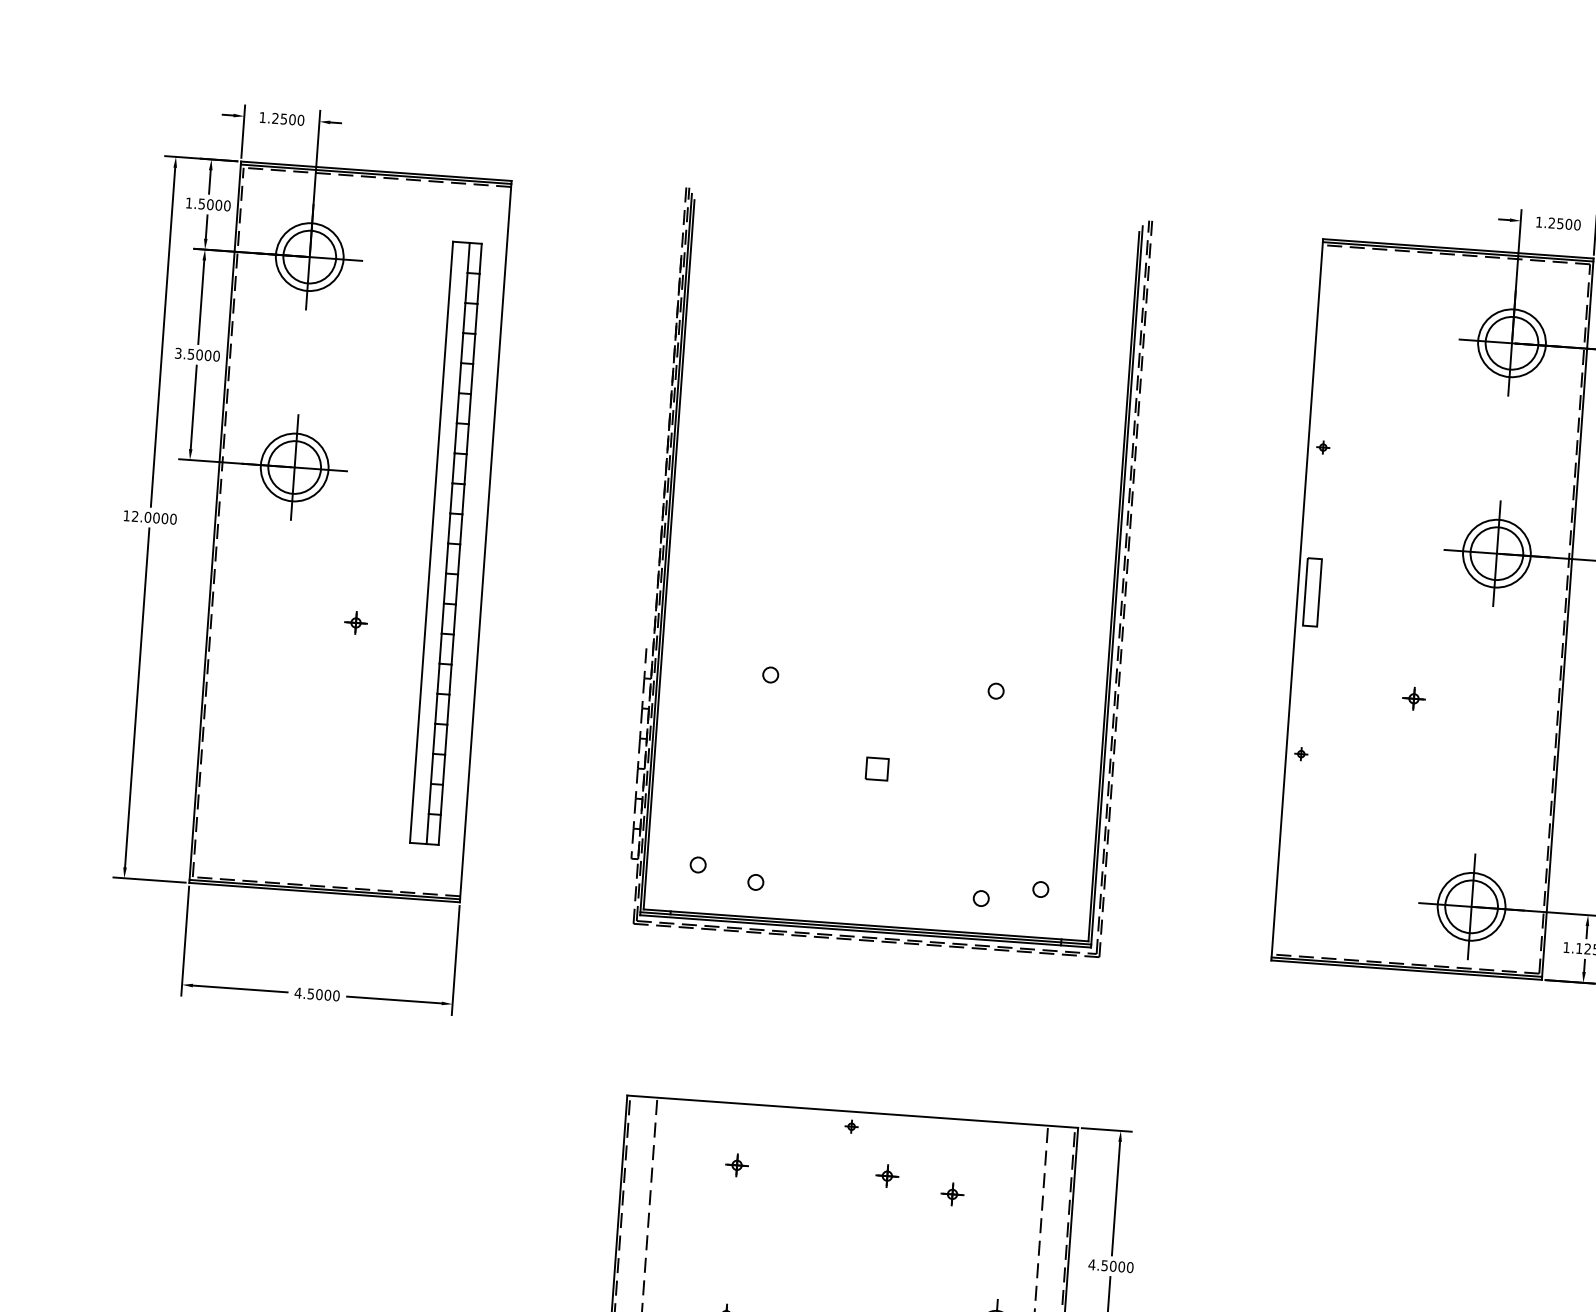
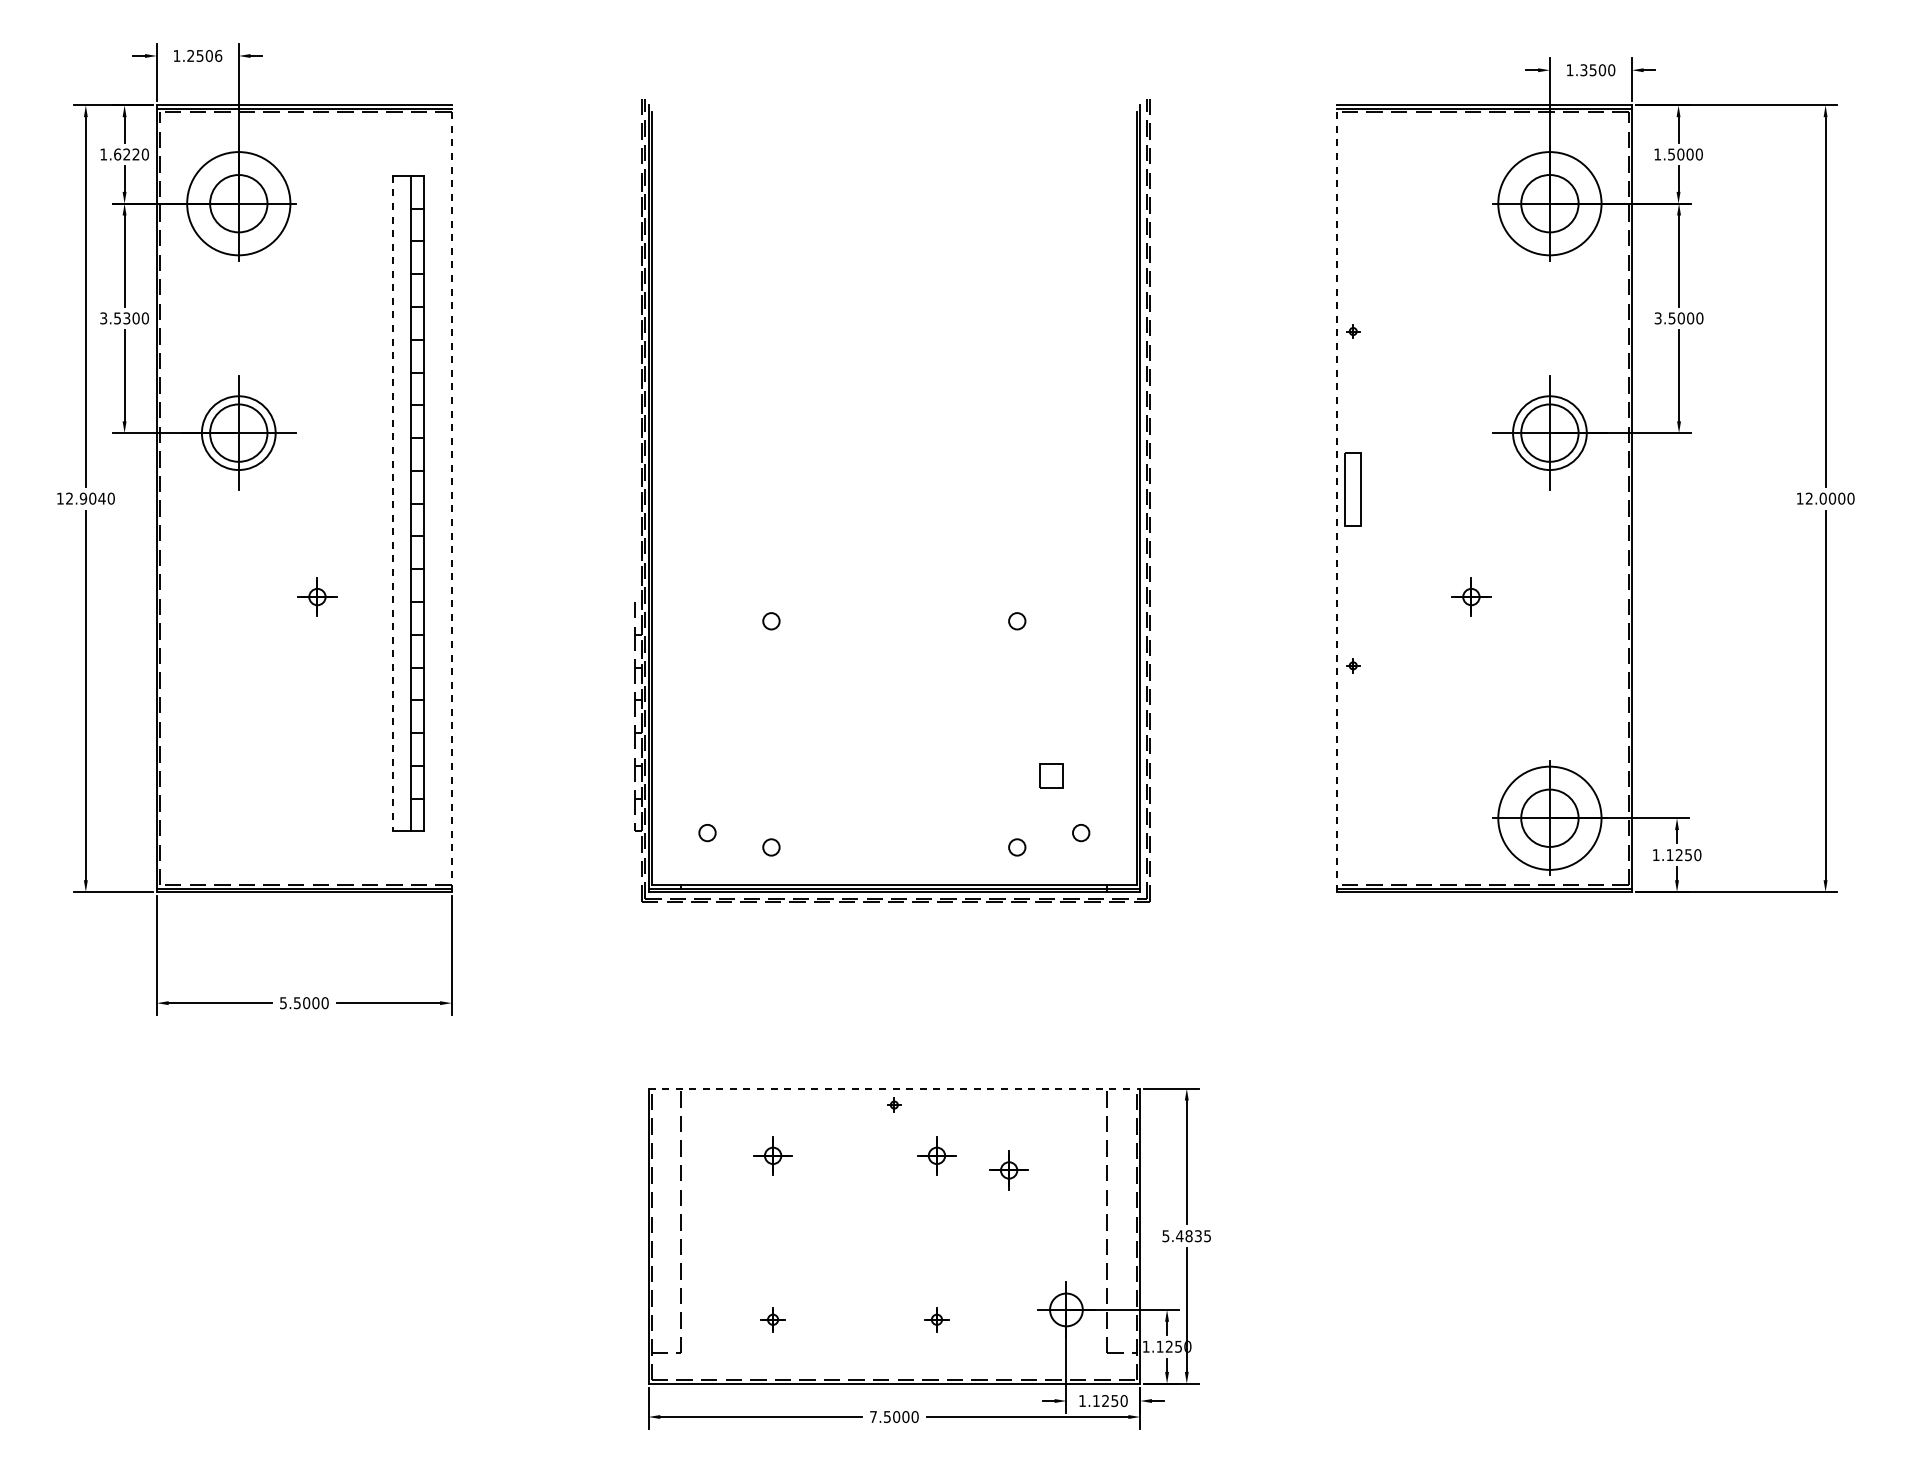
text: (300, 119) -> (218, 55), 1.2500 -> 1.2506
text: (210, 204) -> (126, 154), 1.5000 -> 1.6220
text: (1551, 223) -> (1583, 70), 1.2500 -> 1.3500
circle: (309, 256) -> (238, 203), size x1.4
circle: (1511, 343) -> (1549, 203), size x1.4
text: (199, 355) -> (126, 318), 3.5000 -> 3.5300
text: (156, 517) -> (92, 498), 12.0000 -> 12.9040
line: (485, 541) -> (451, 498), solid -> dashed
line: (431, 542) -> (393, 503), solid -> dashed
line: (1296, 599) -> (1336, 498), solid -> dashed
part: (356, 622) -> (317, 596), size x1.6
part: (1413, 698) -> (1470, 596), size x1.6
part: (877, 768) -> (1051, 775), moved
circle: (1471, 907) -> (1549, 818), size x1.4
text: (298, 993) -> (283, 1003), 4.5000 -> 5.5000
line: (852, 1111) -> (894, 1088), solid -> dashed
part: (736, 1164) -> (772, 1155), size x1.6
part: (886, 1175) -> (936, 1155), size x1.6
part: (951, 1194) -> (1008, 1170), size x1.6
text: (1110, 1266) -> (1186, 1236), 4.5000 -> 5.4835

